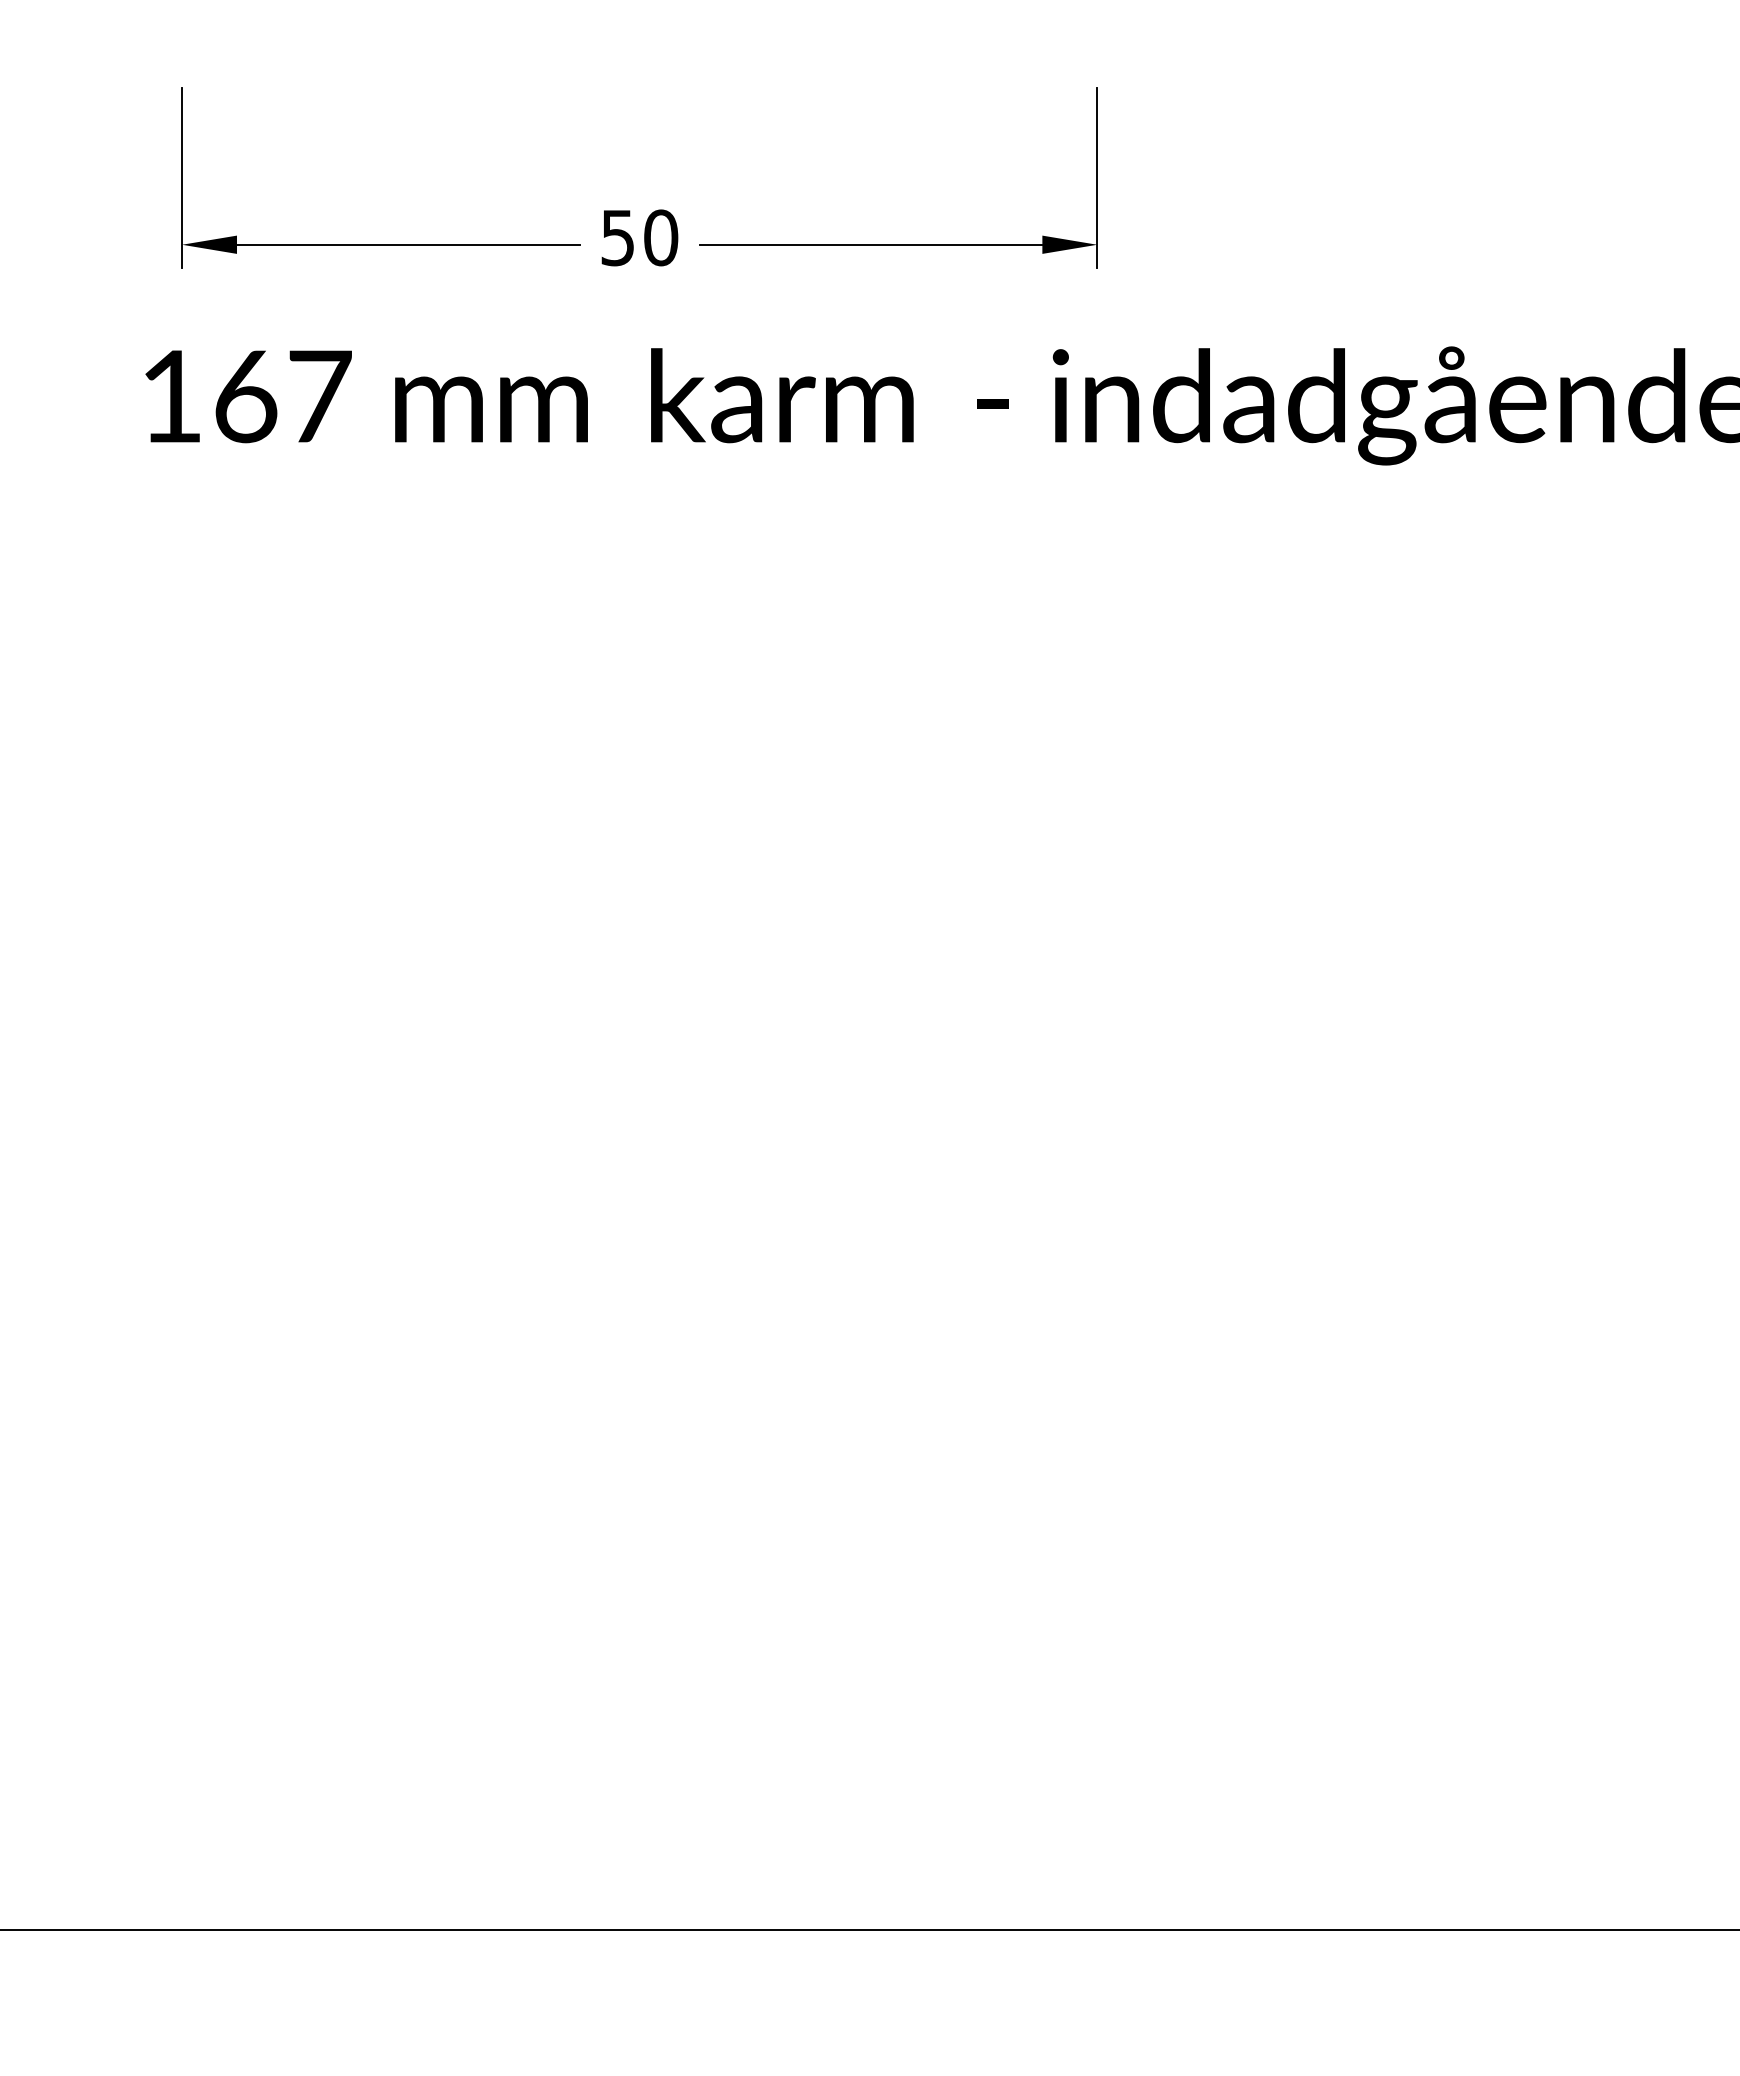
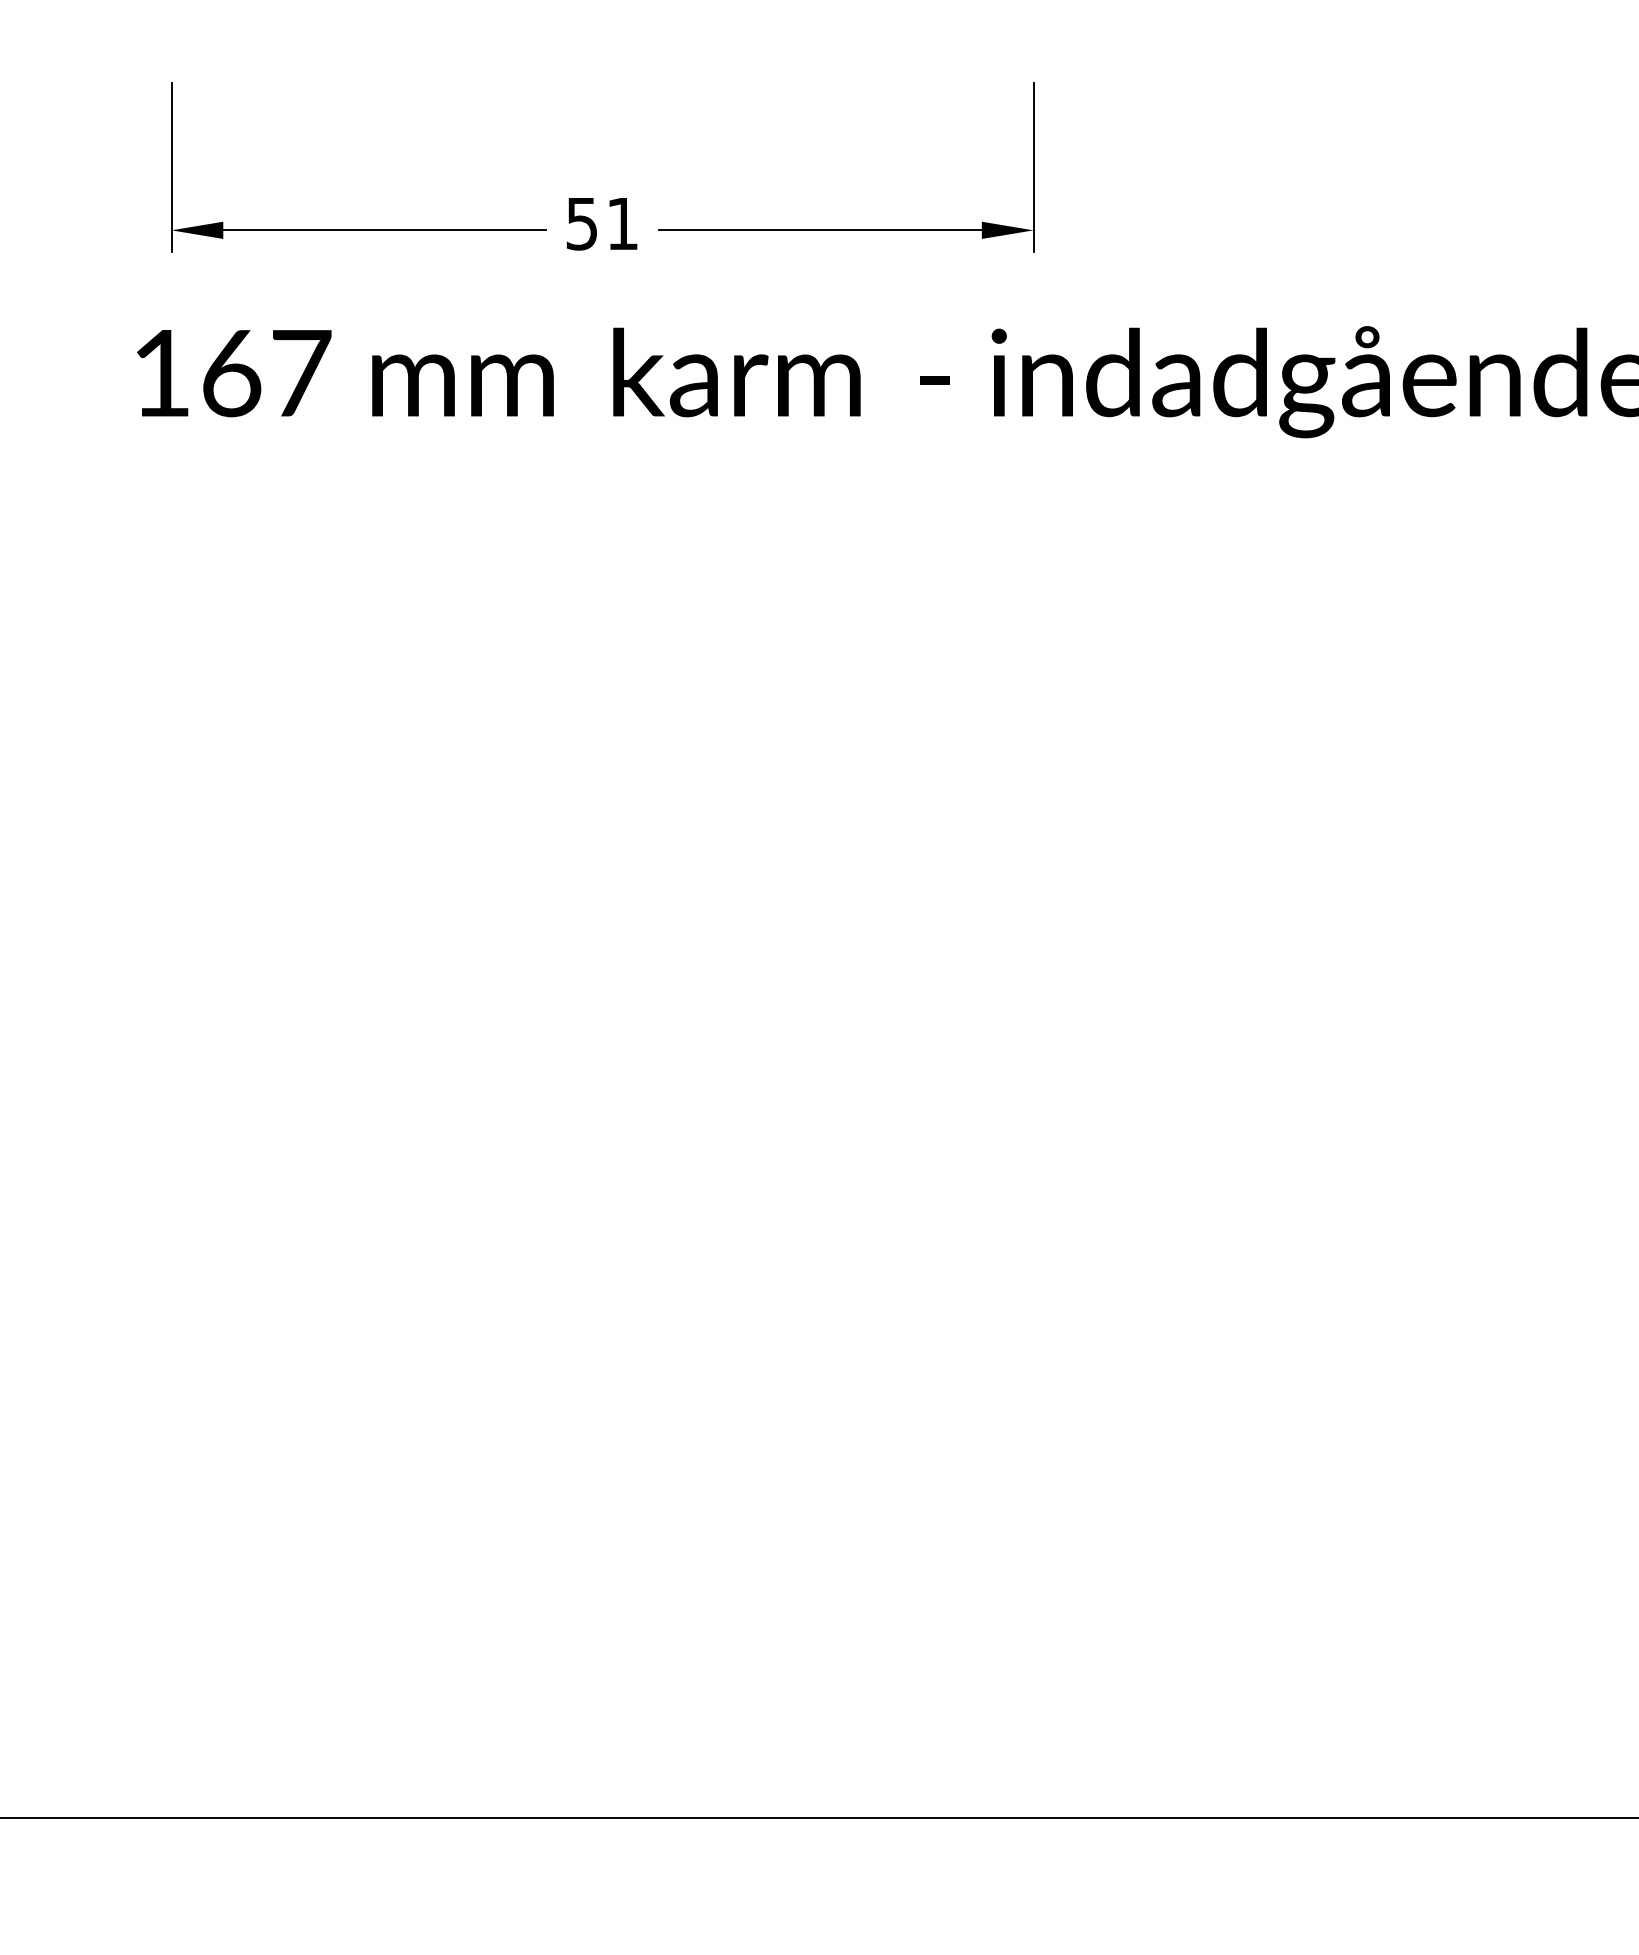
text: (661, 237) -> (623, 223), 50 -> 51

